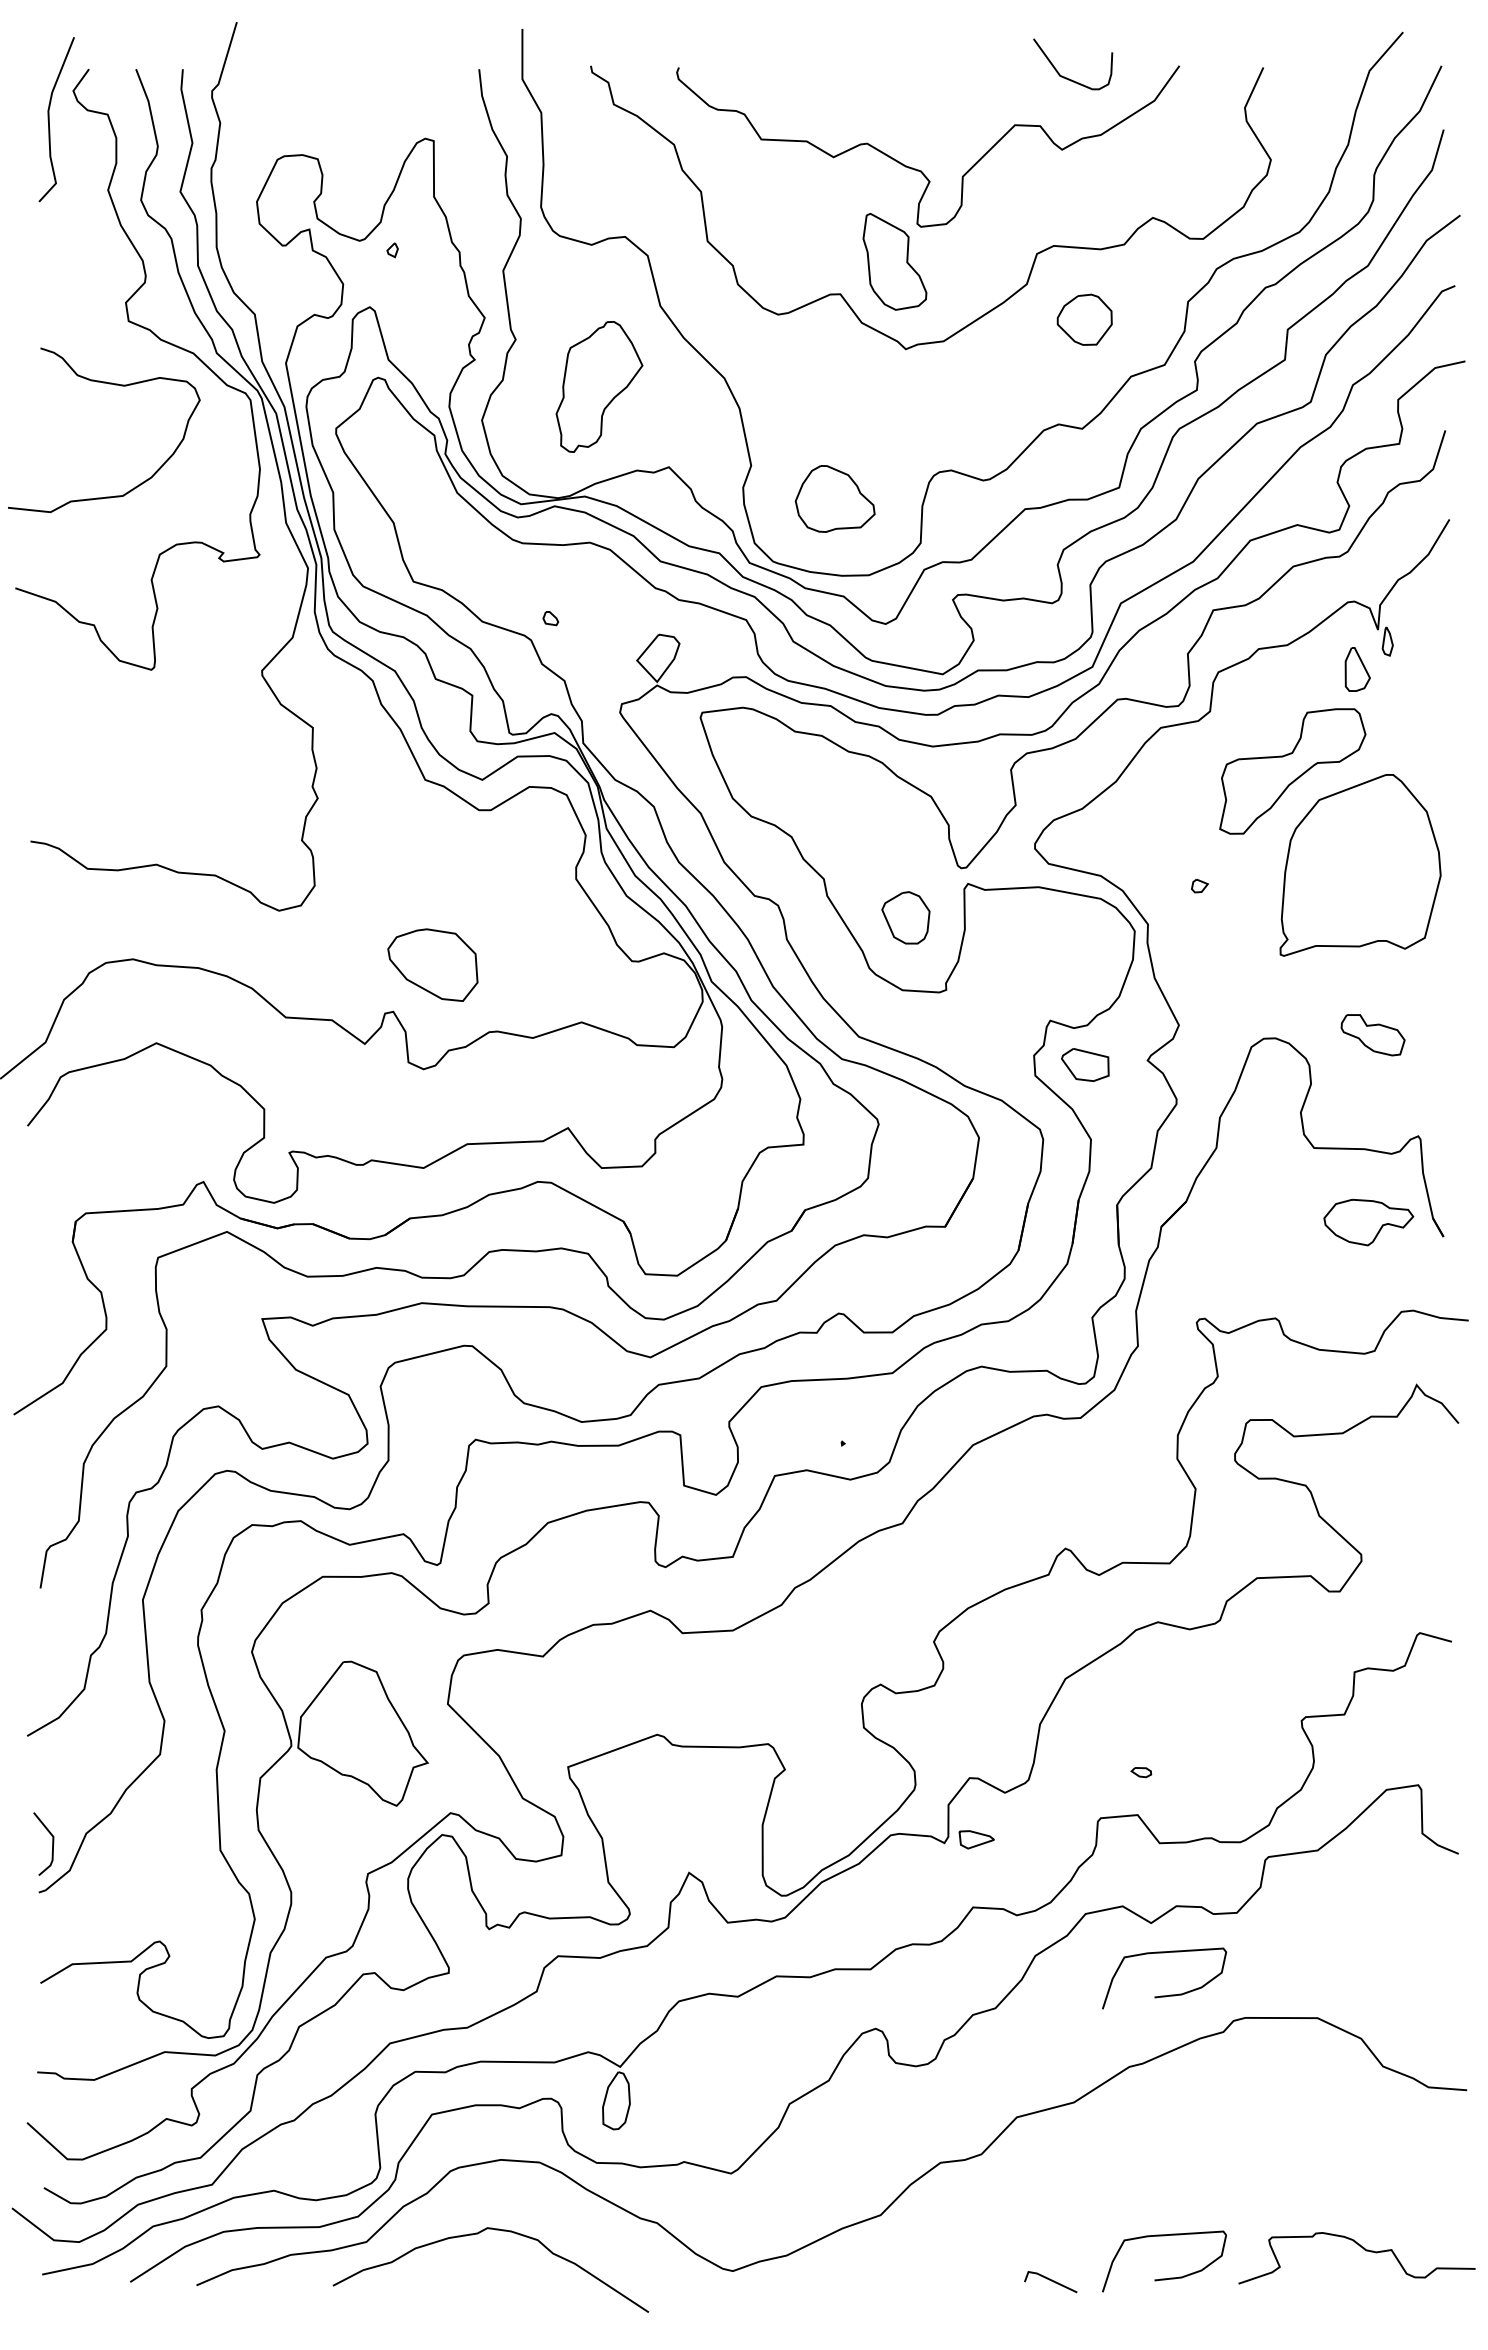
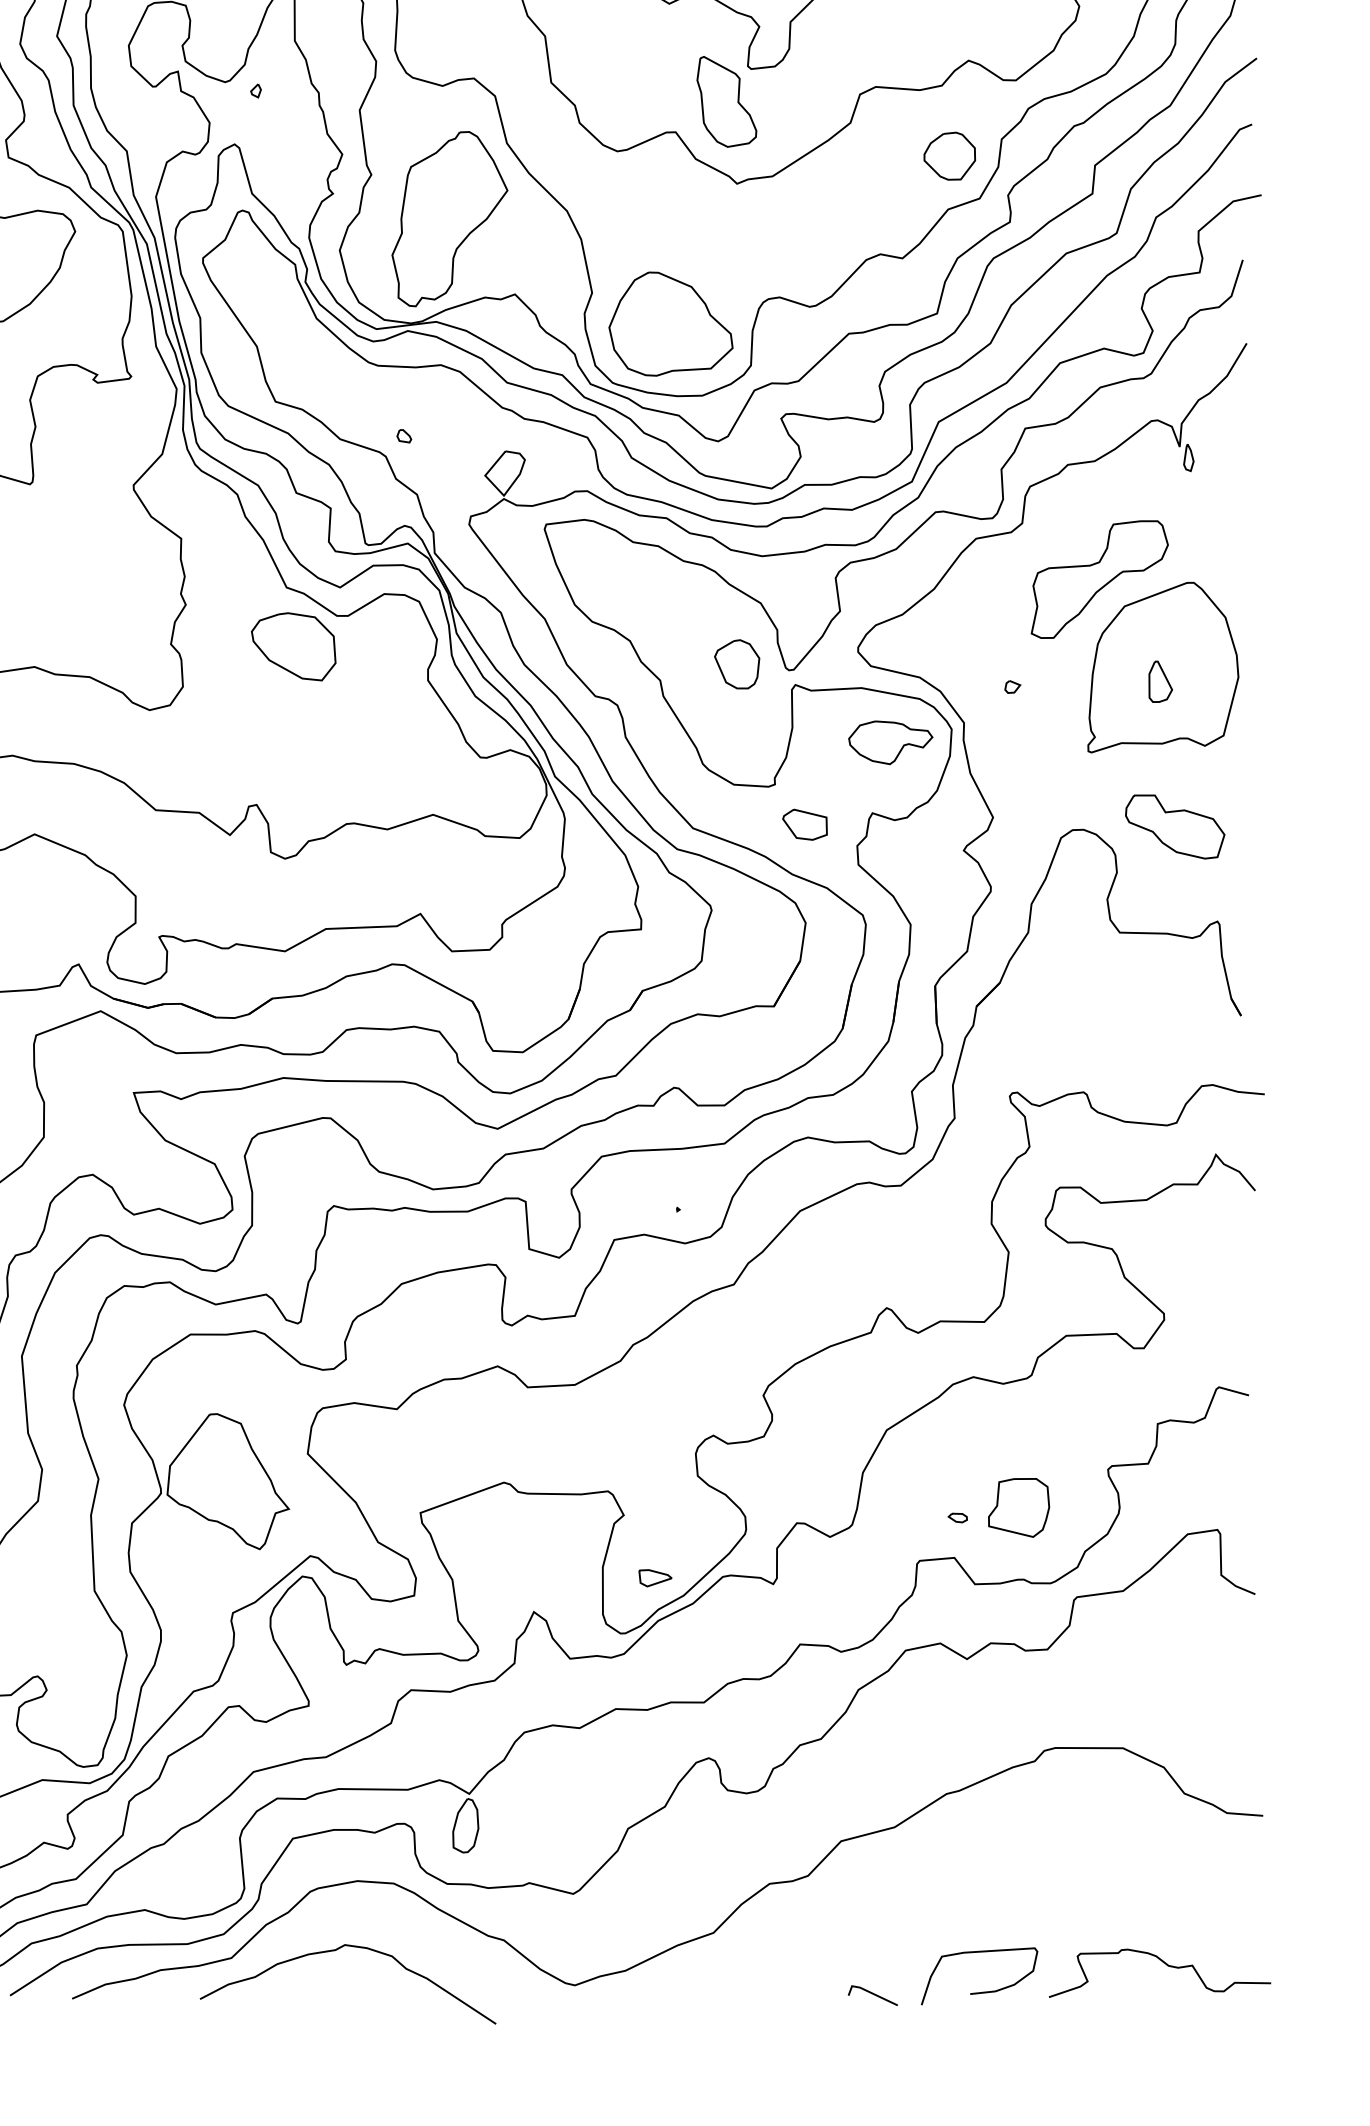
part: (1084, 319) -> (949, 155), moved
part: (599, 386) -> (449, 218), size x1.43
part: (834, 498) -> (670, 323), size x1.67
part: (1357, 669) -> (1160, 681), moved
part: (905, 917) -> (736, 663), moved
part: (432, 964) -> (293, 646), moved
part: (1372, 1034) -> (1174, 826), size x1.67
part: (1085, 1064) -> (805, 824), moved
part: (1368, 1222) -> (890, 742), moved
part: (1206, 1761) -> (1018, 1507), added
part: (976, 1839) -> (655, 1577), moved
curve: (1169, 1994) -> (984, 1726), removed

